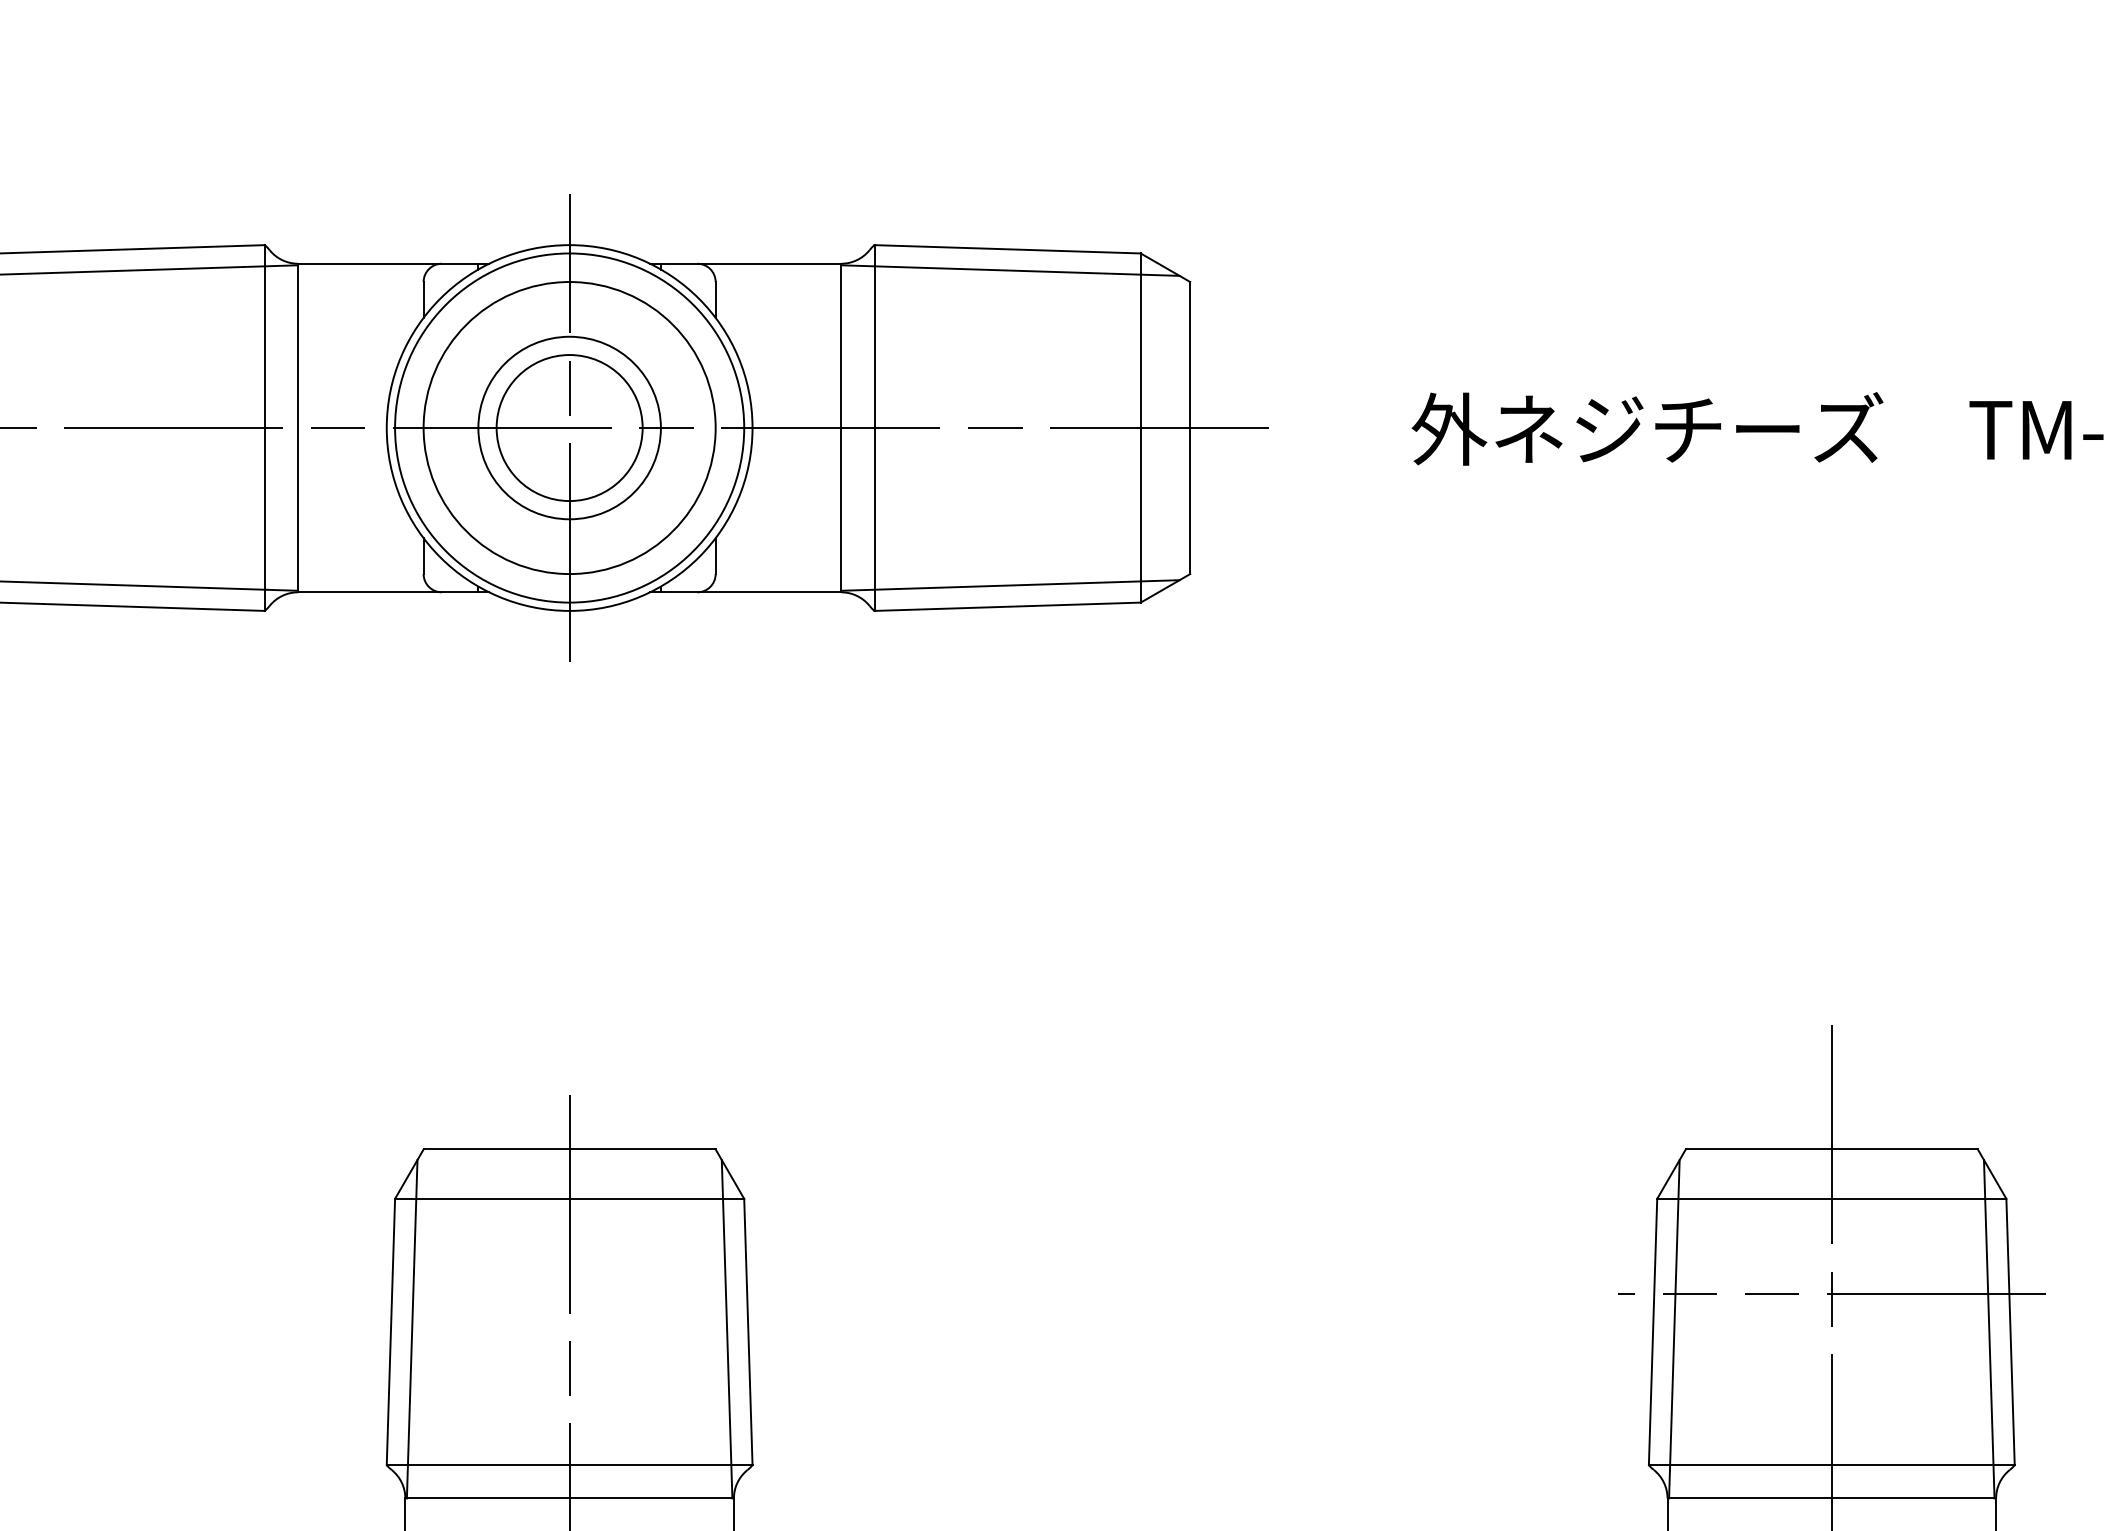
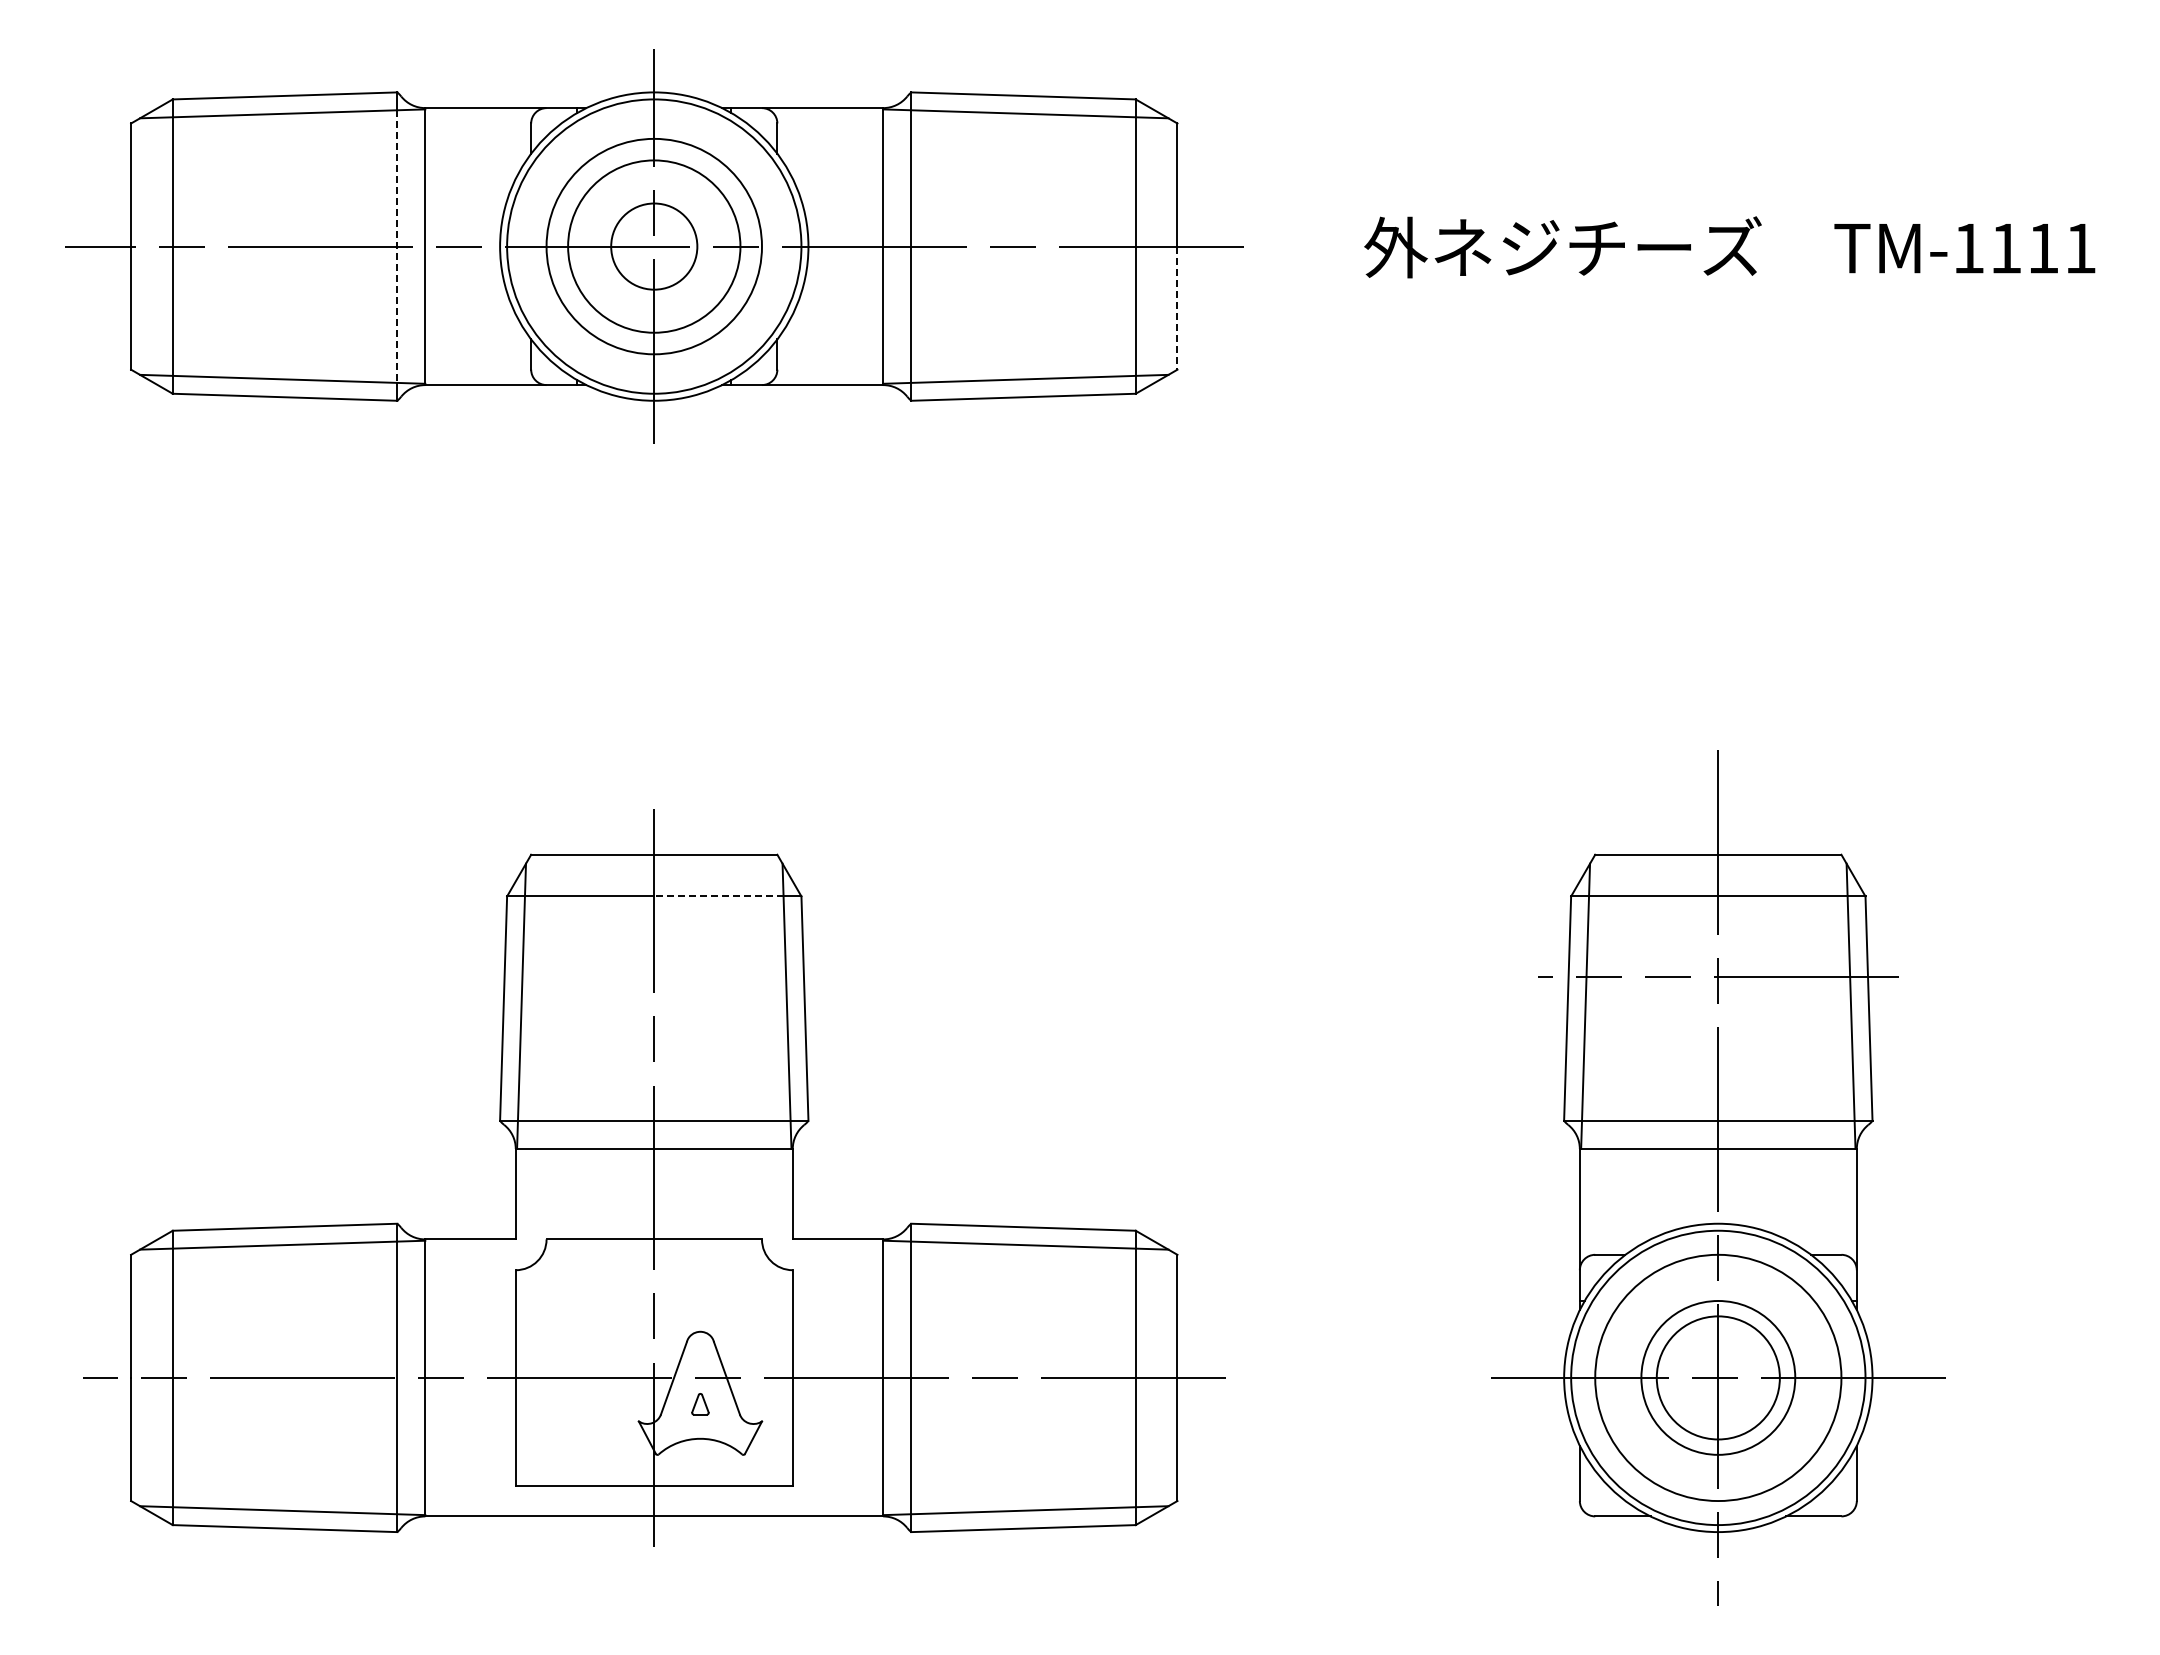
circle: (568, 427) -> (653, 246), size x0.7
circle: (569, 427) -> (654, 246), size x0.7
circle: (569, 427) -> (654, 246), size x1.4
line: (265, 429) -> (397, 247), solid -> dashed
line: (1190, 501) -> (1177, 308), solid -> dashed
line: (645, 1198) -> (718, 896), solid -> dashed

